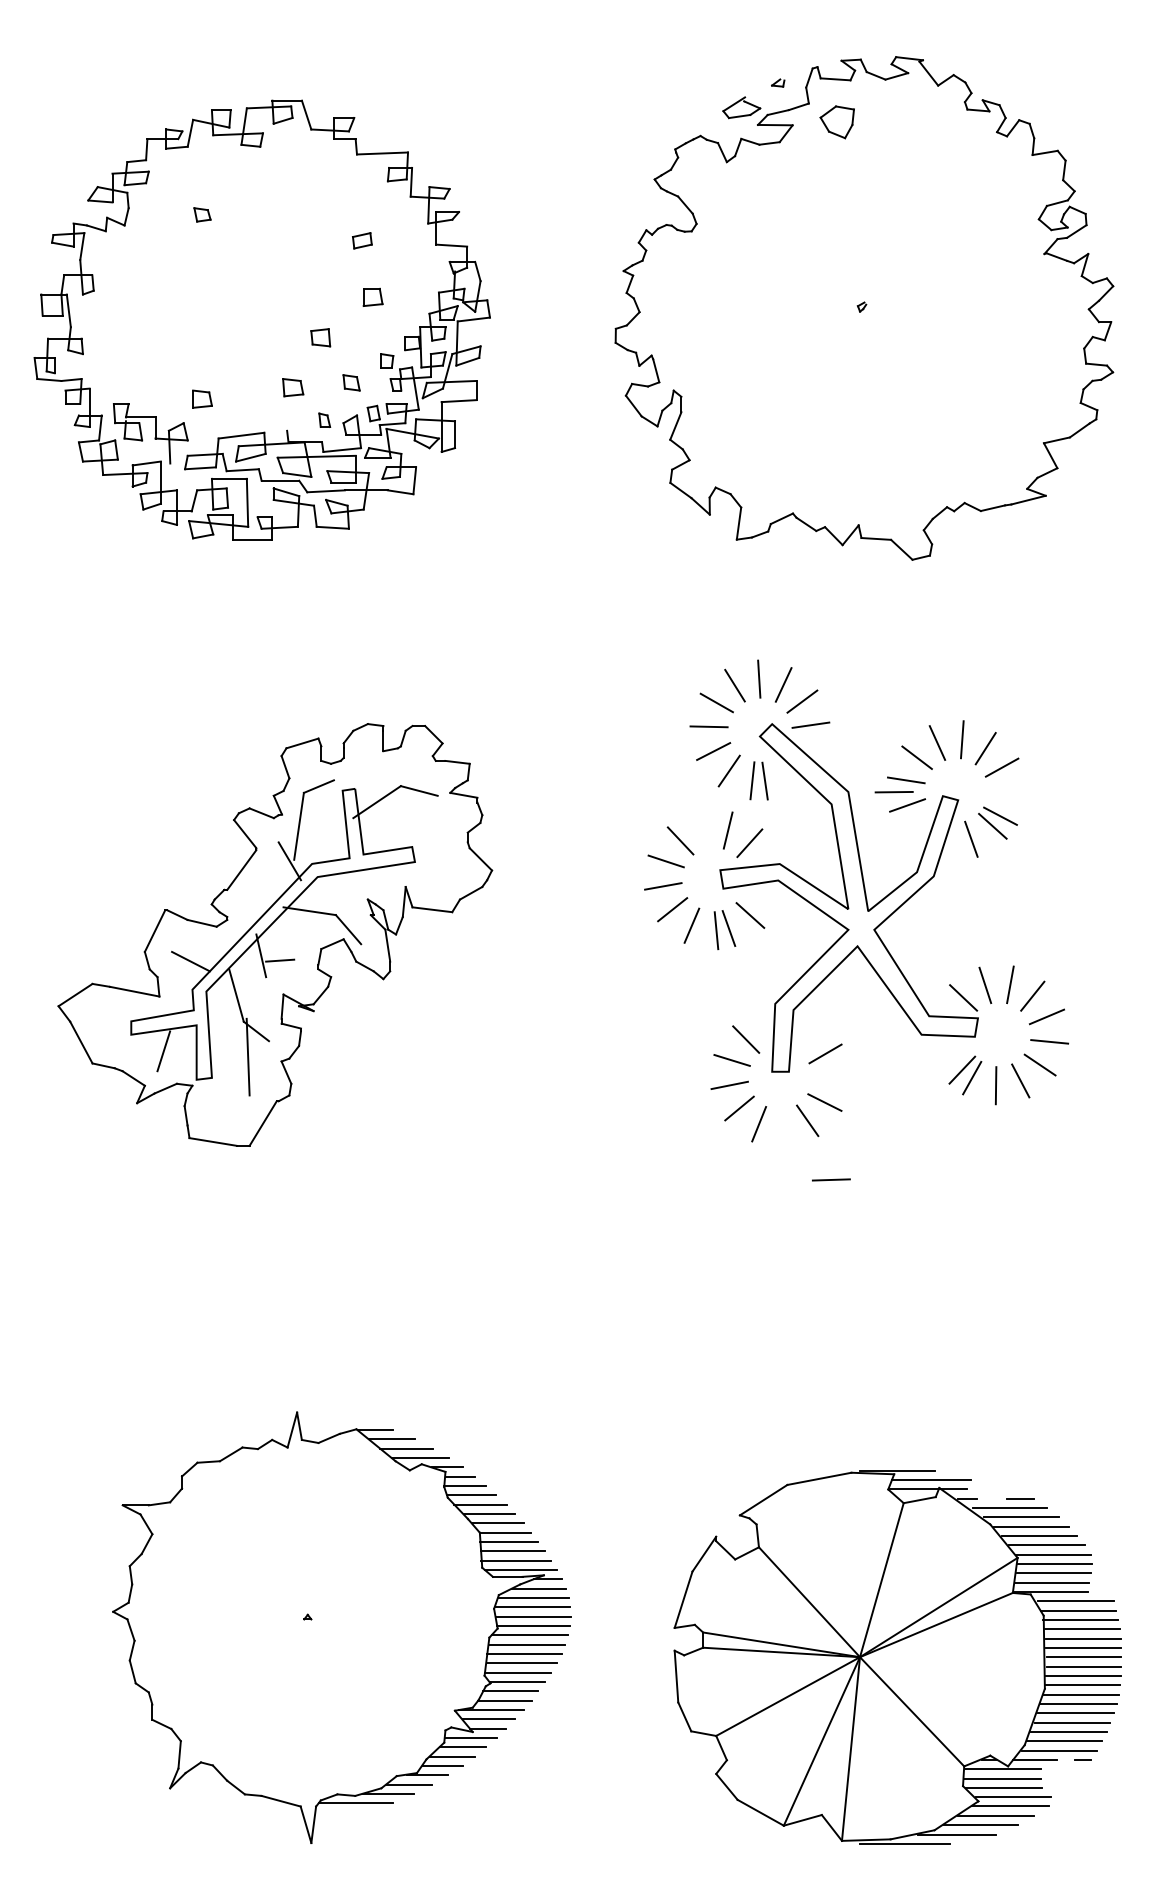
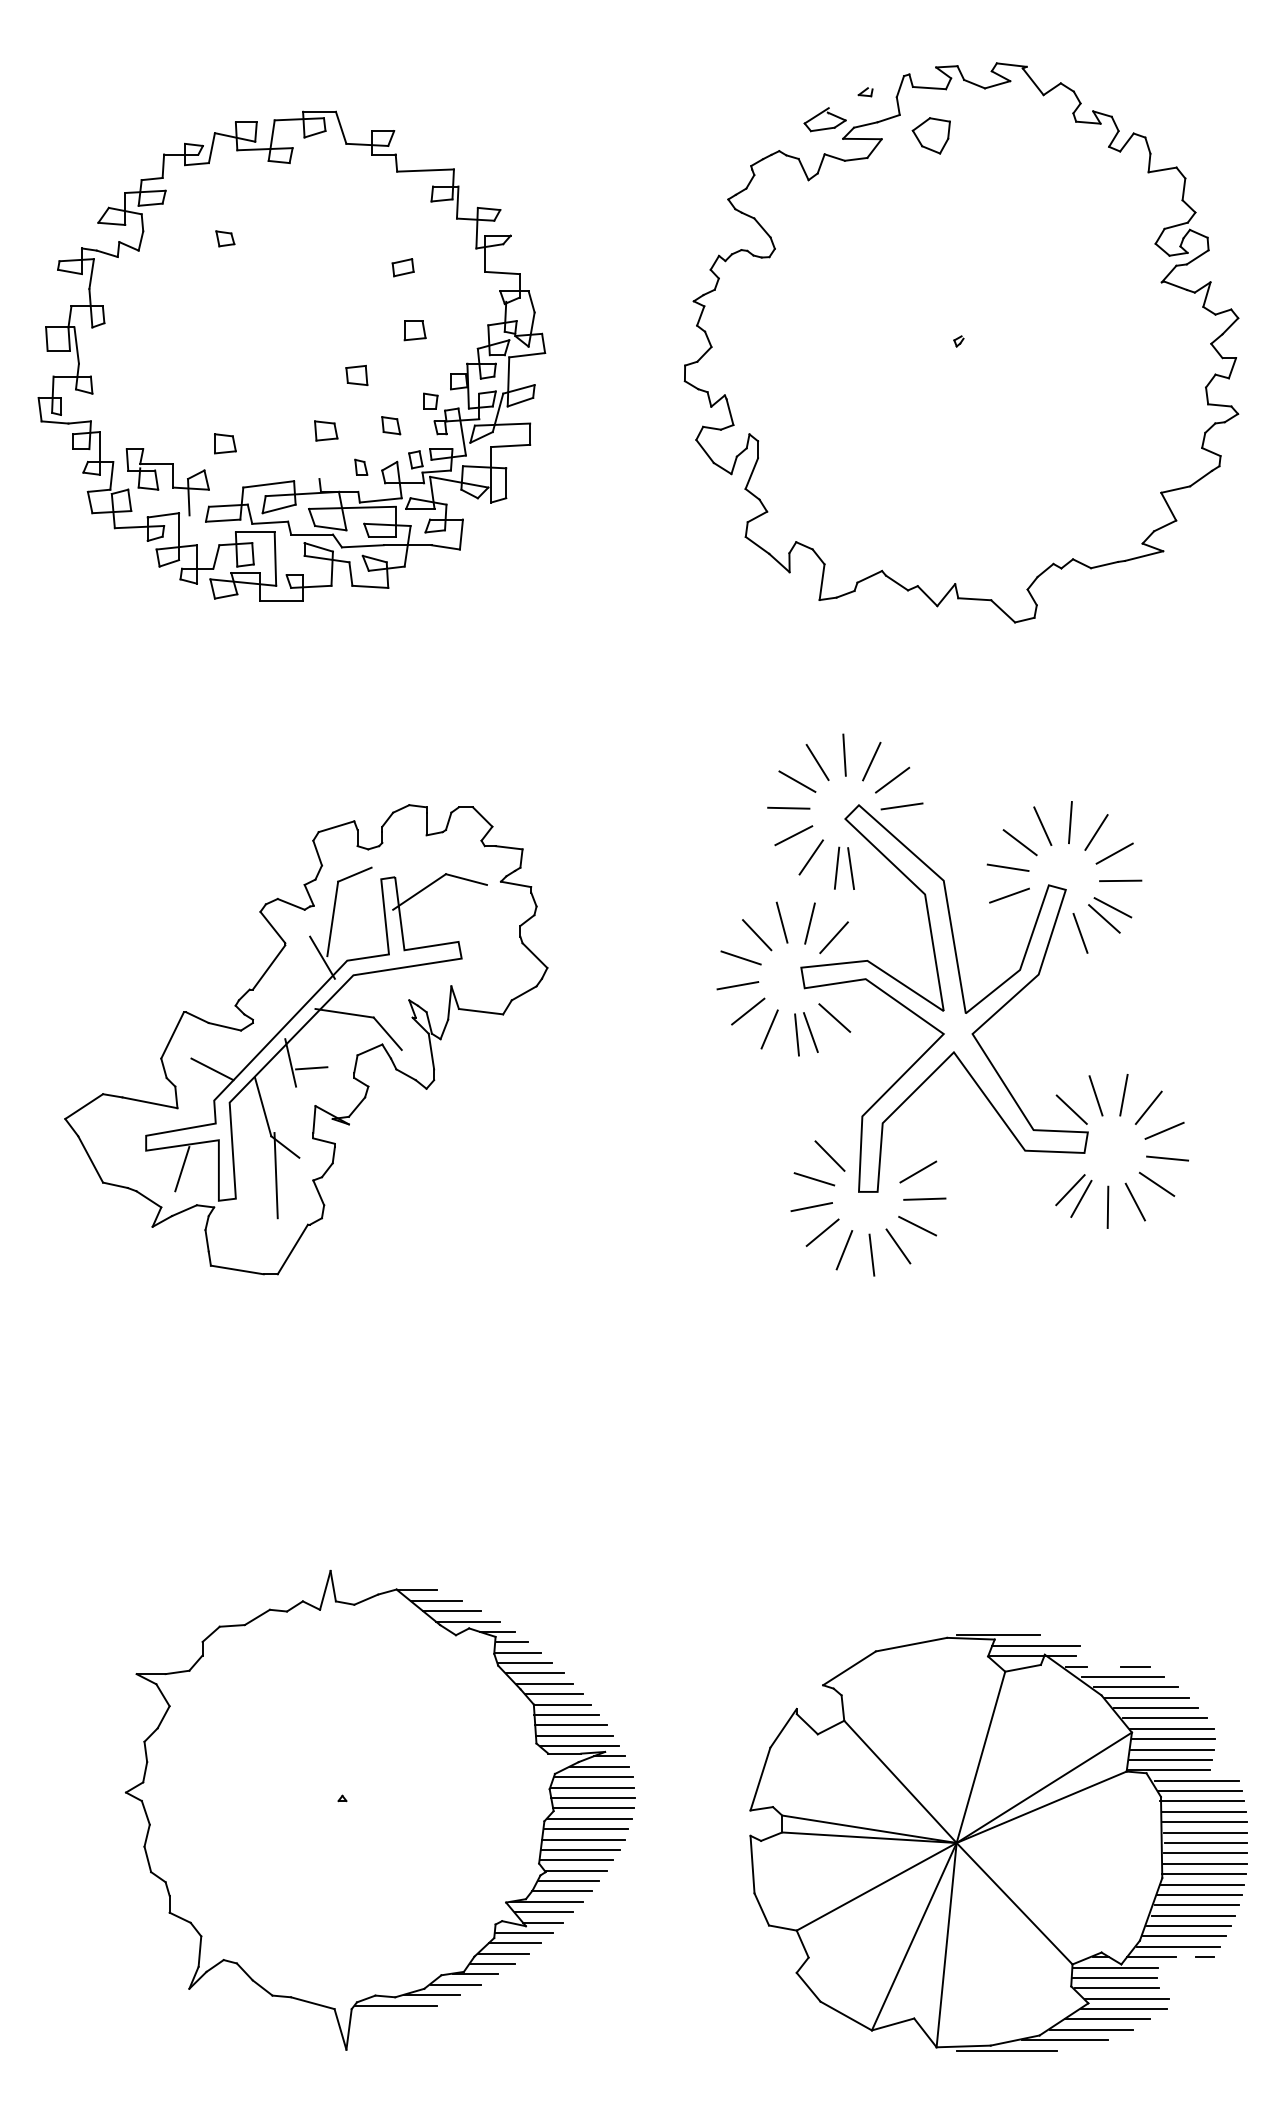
line: (894, 791) -> (1120, 880), moved
line: (702, 829) -> (781, 922), added
line: (783, 1128) -> (871, 1254), added
line: (831, 1179) -> (924, 1198), moved

